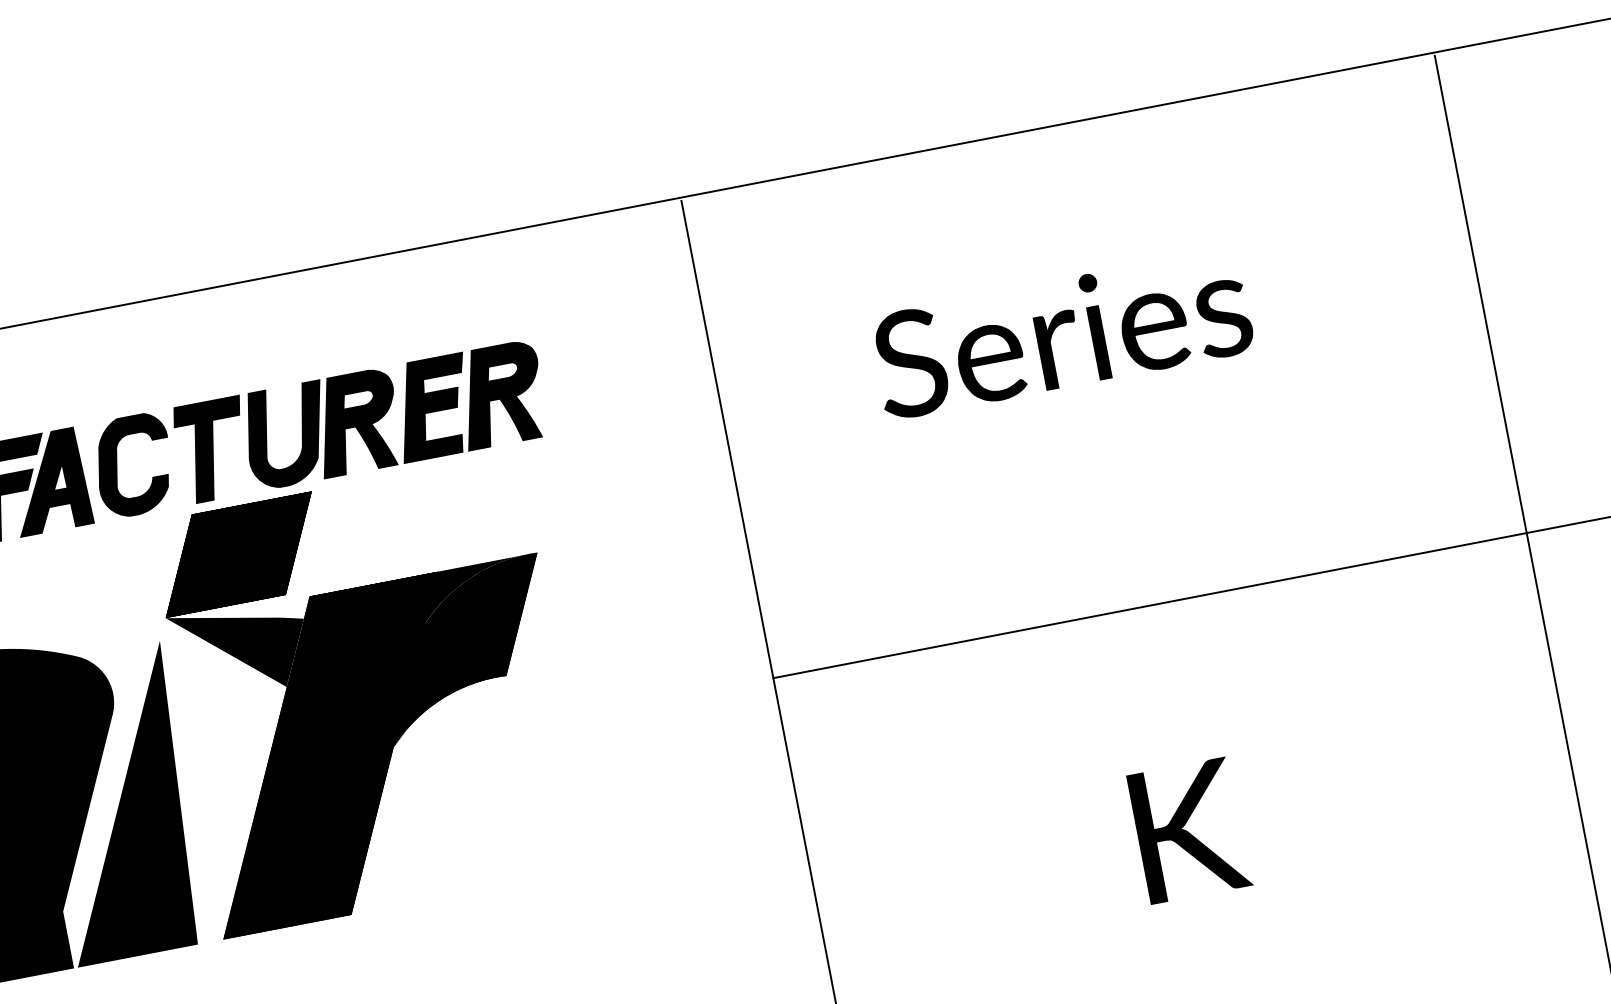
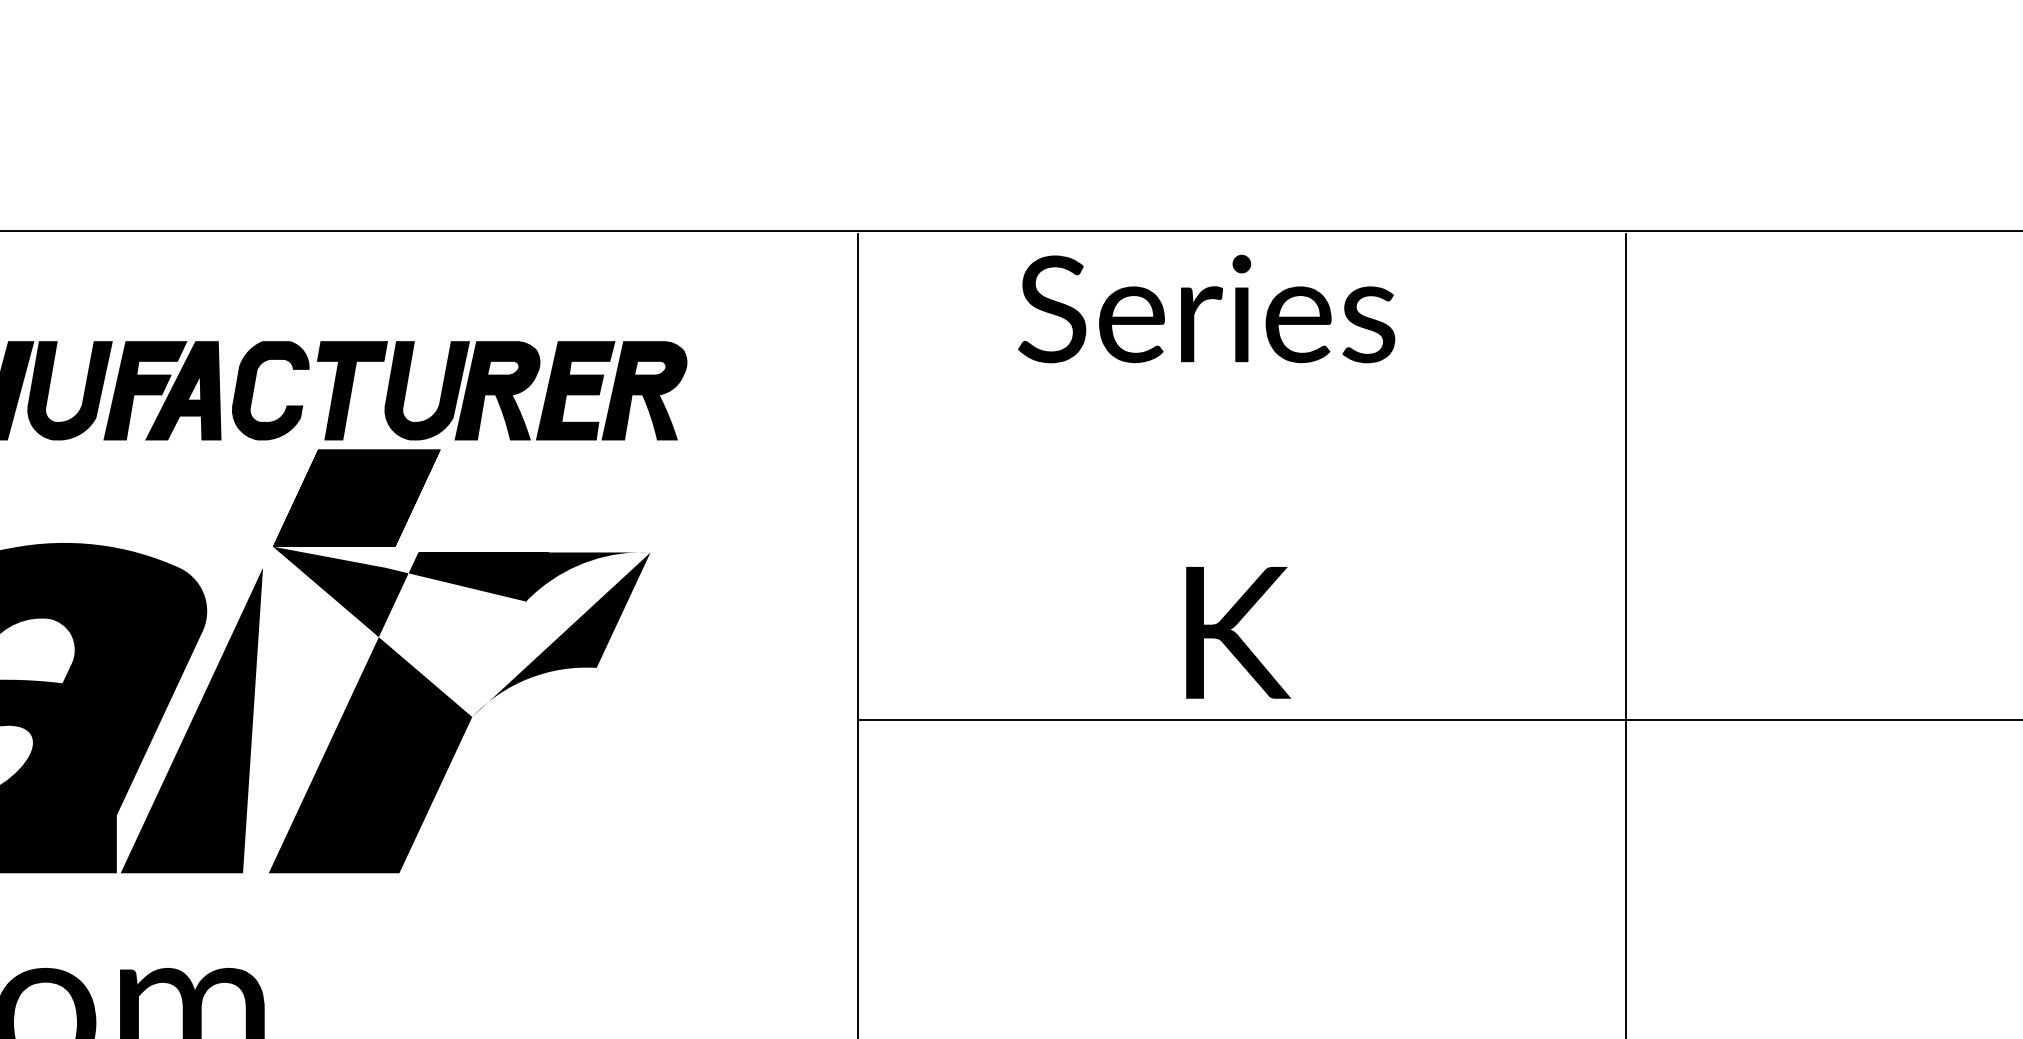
text: (1061, 333) -> (1206, 308), moved
fill: (380, 745) -> (459, 712), removed
text: (1189, 830) -> (1238, 632), moved

